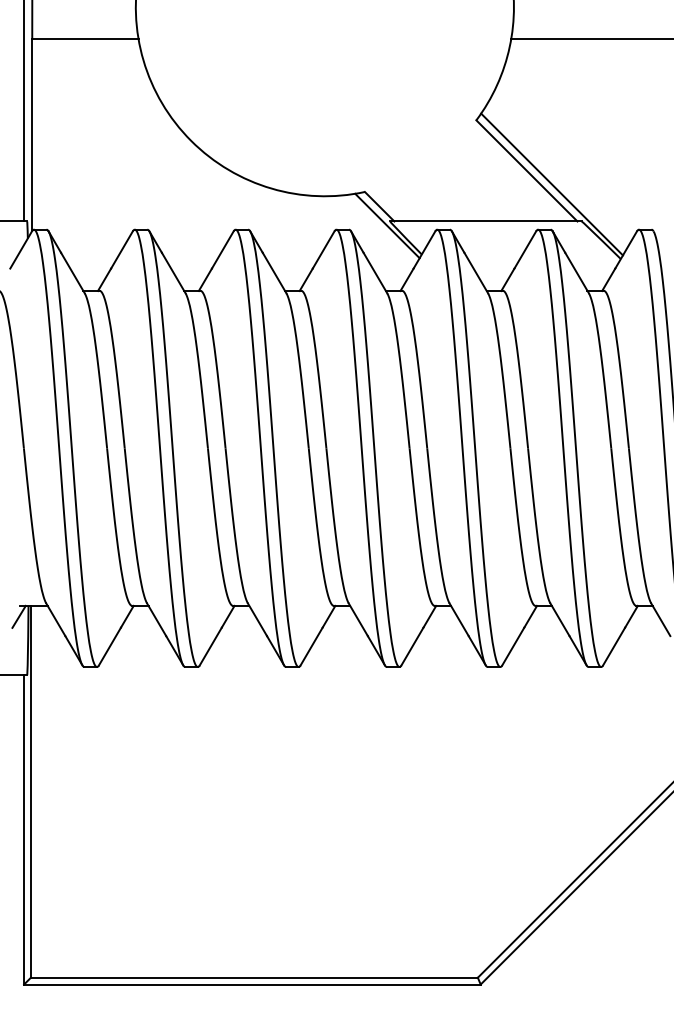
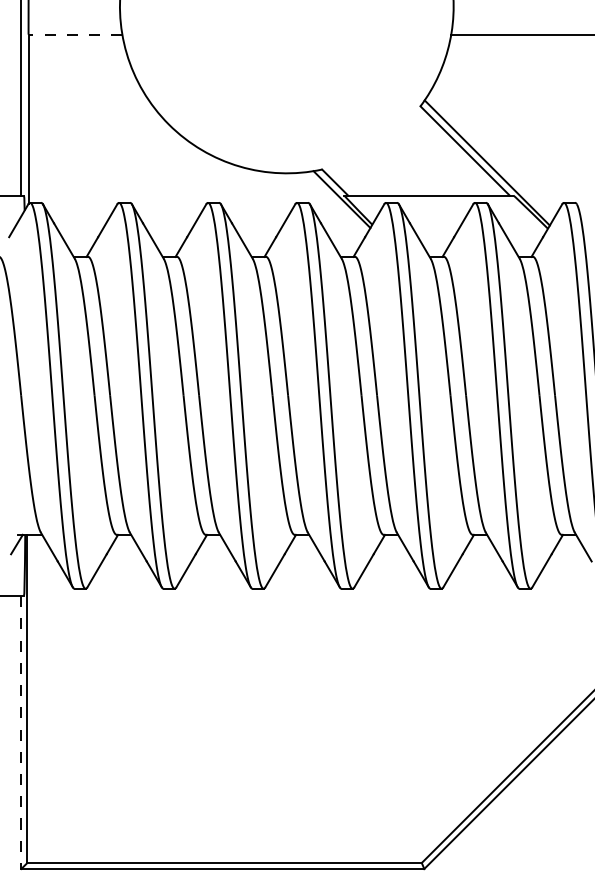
line: (84, 39) -> (74, 34), solid -> dashed
line: (24, 829) -> (21, 732), solid -> dashed

